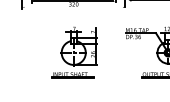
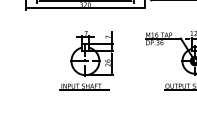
line: (73, 7) -> (85, 8), added

